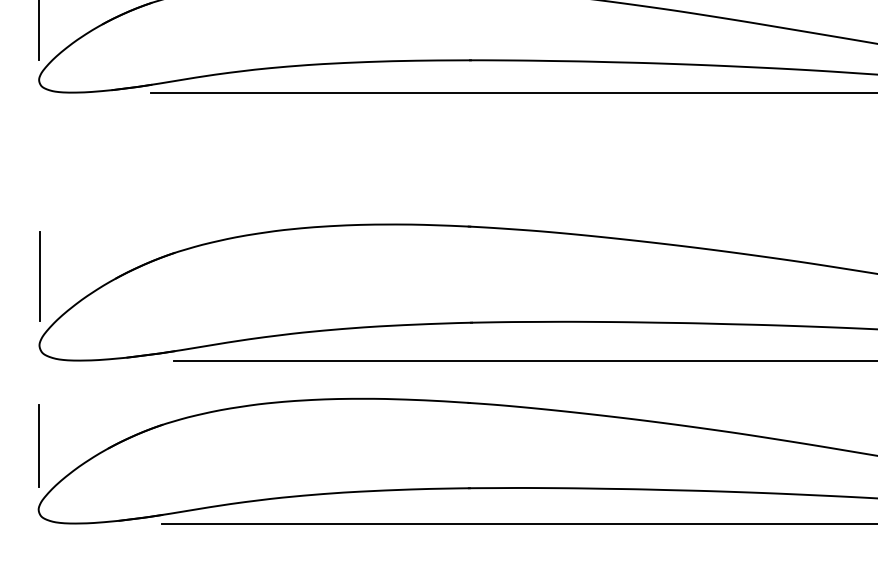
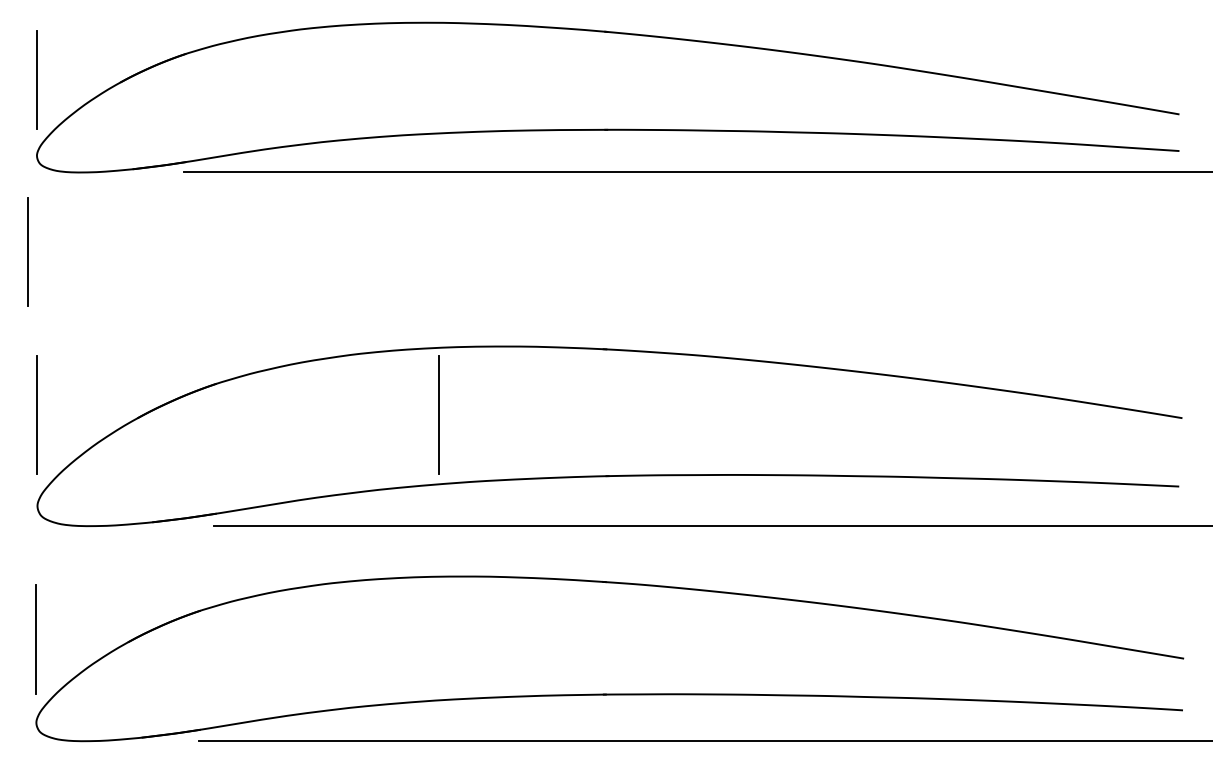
line: (31, 153) -> (27, 252), added
line: (343, 276) -> (438, 414), added

